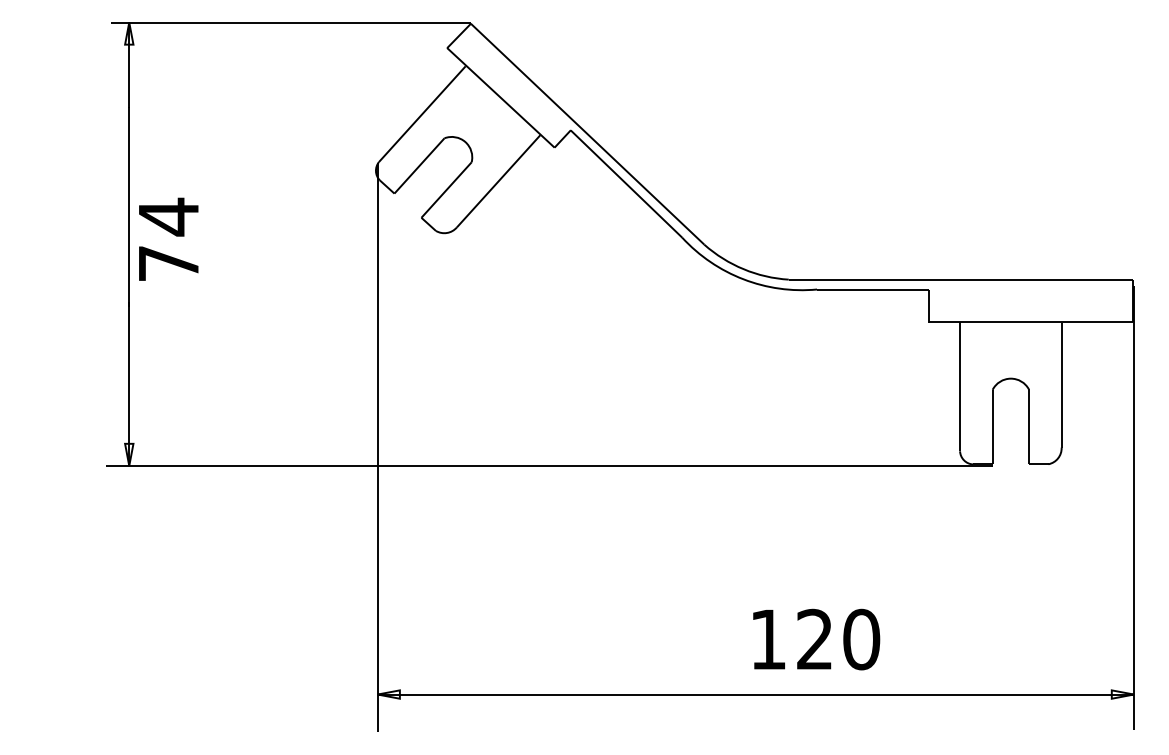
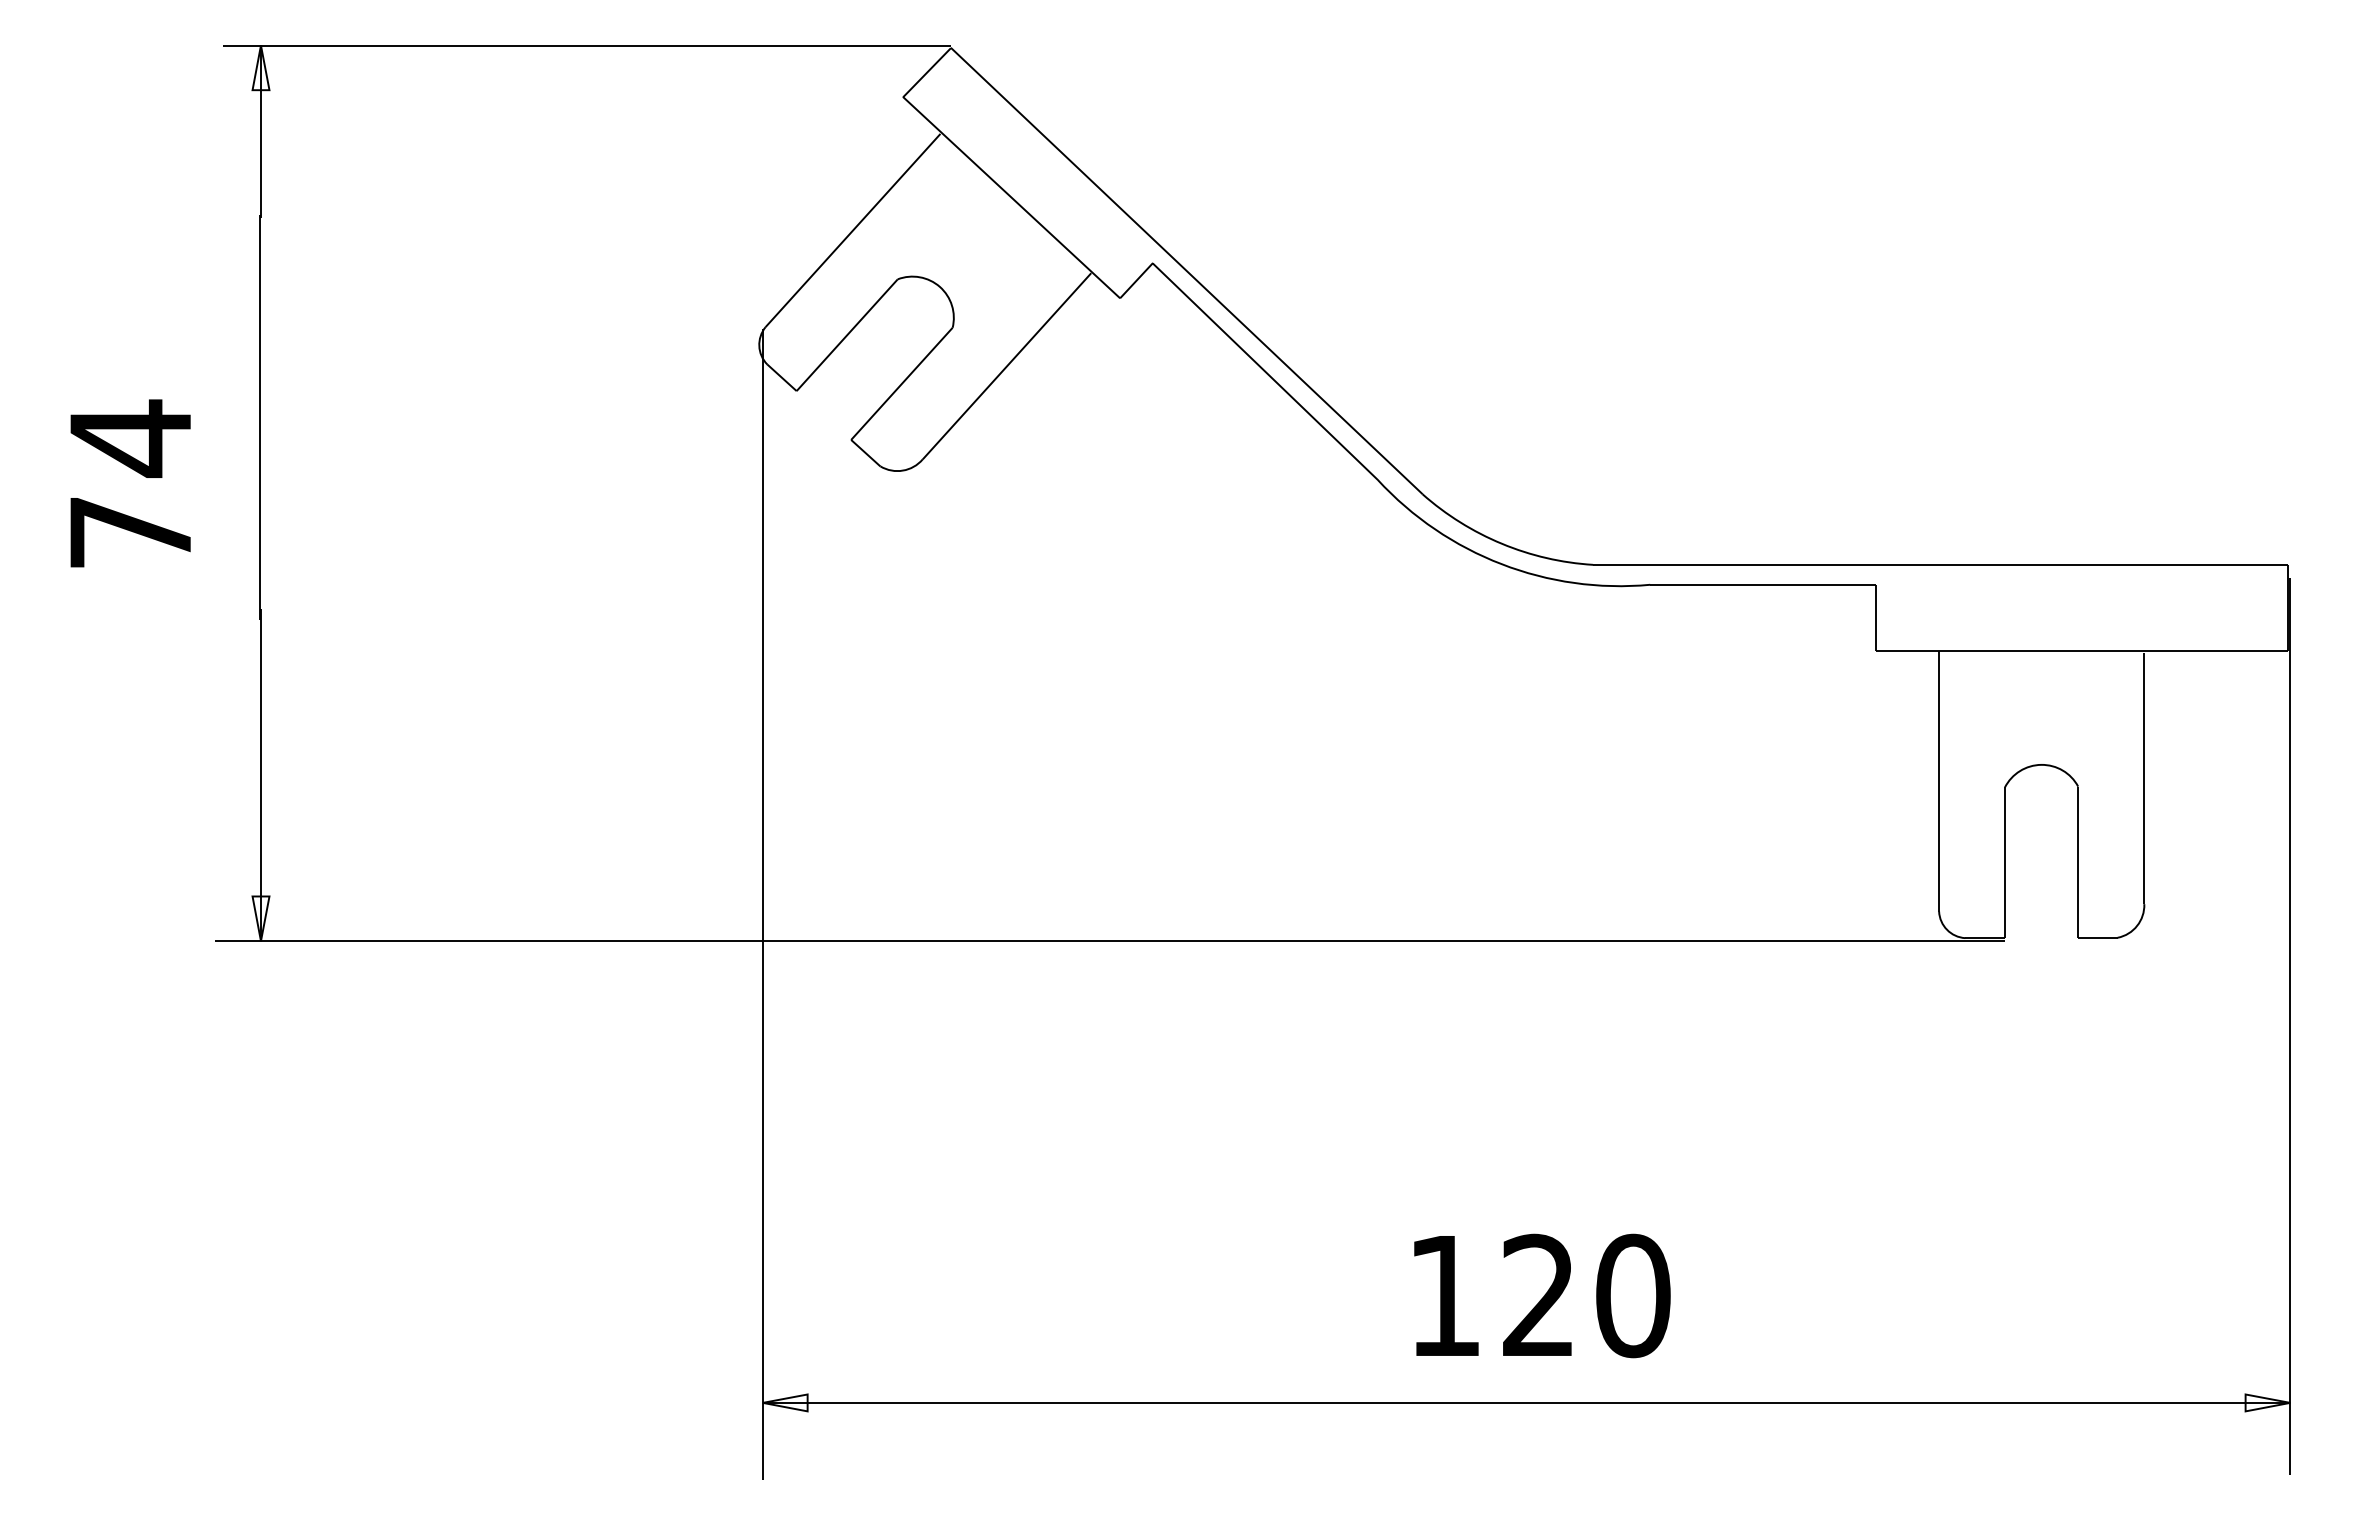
text: (168, 238) -> (130, 481), moved
text: (816, 639) -> (1542, 1295), moved

